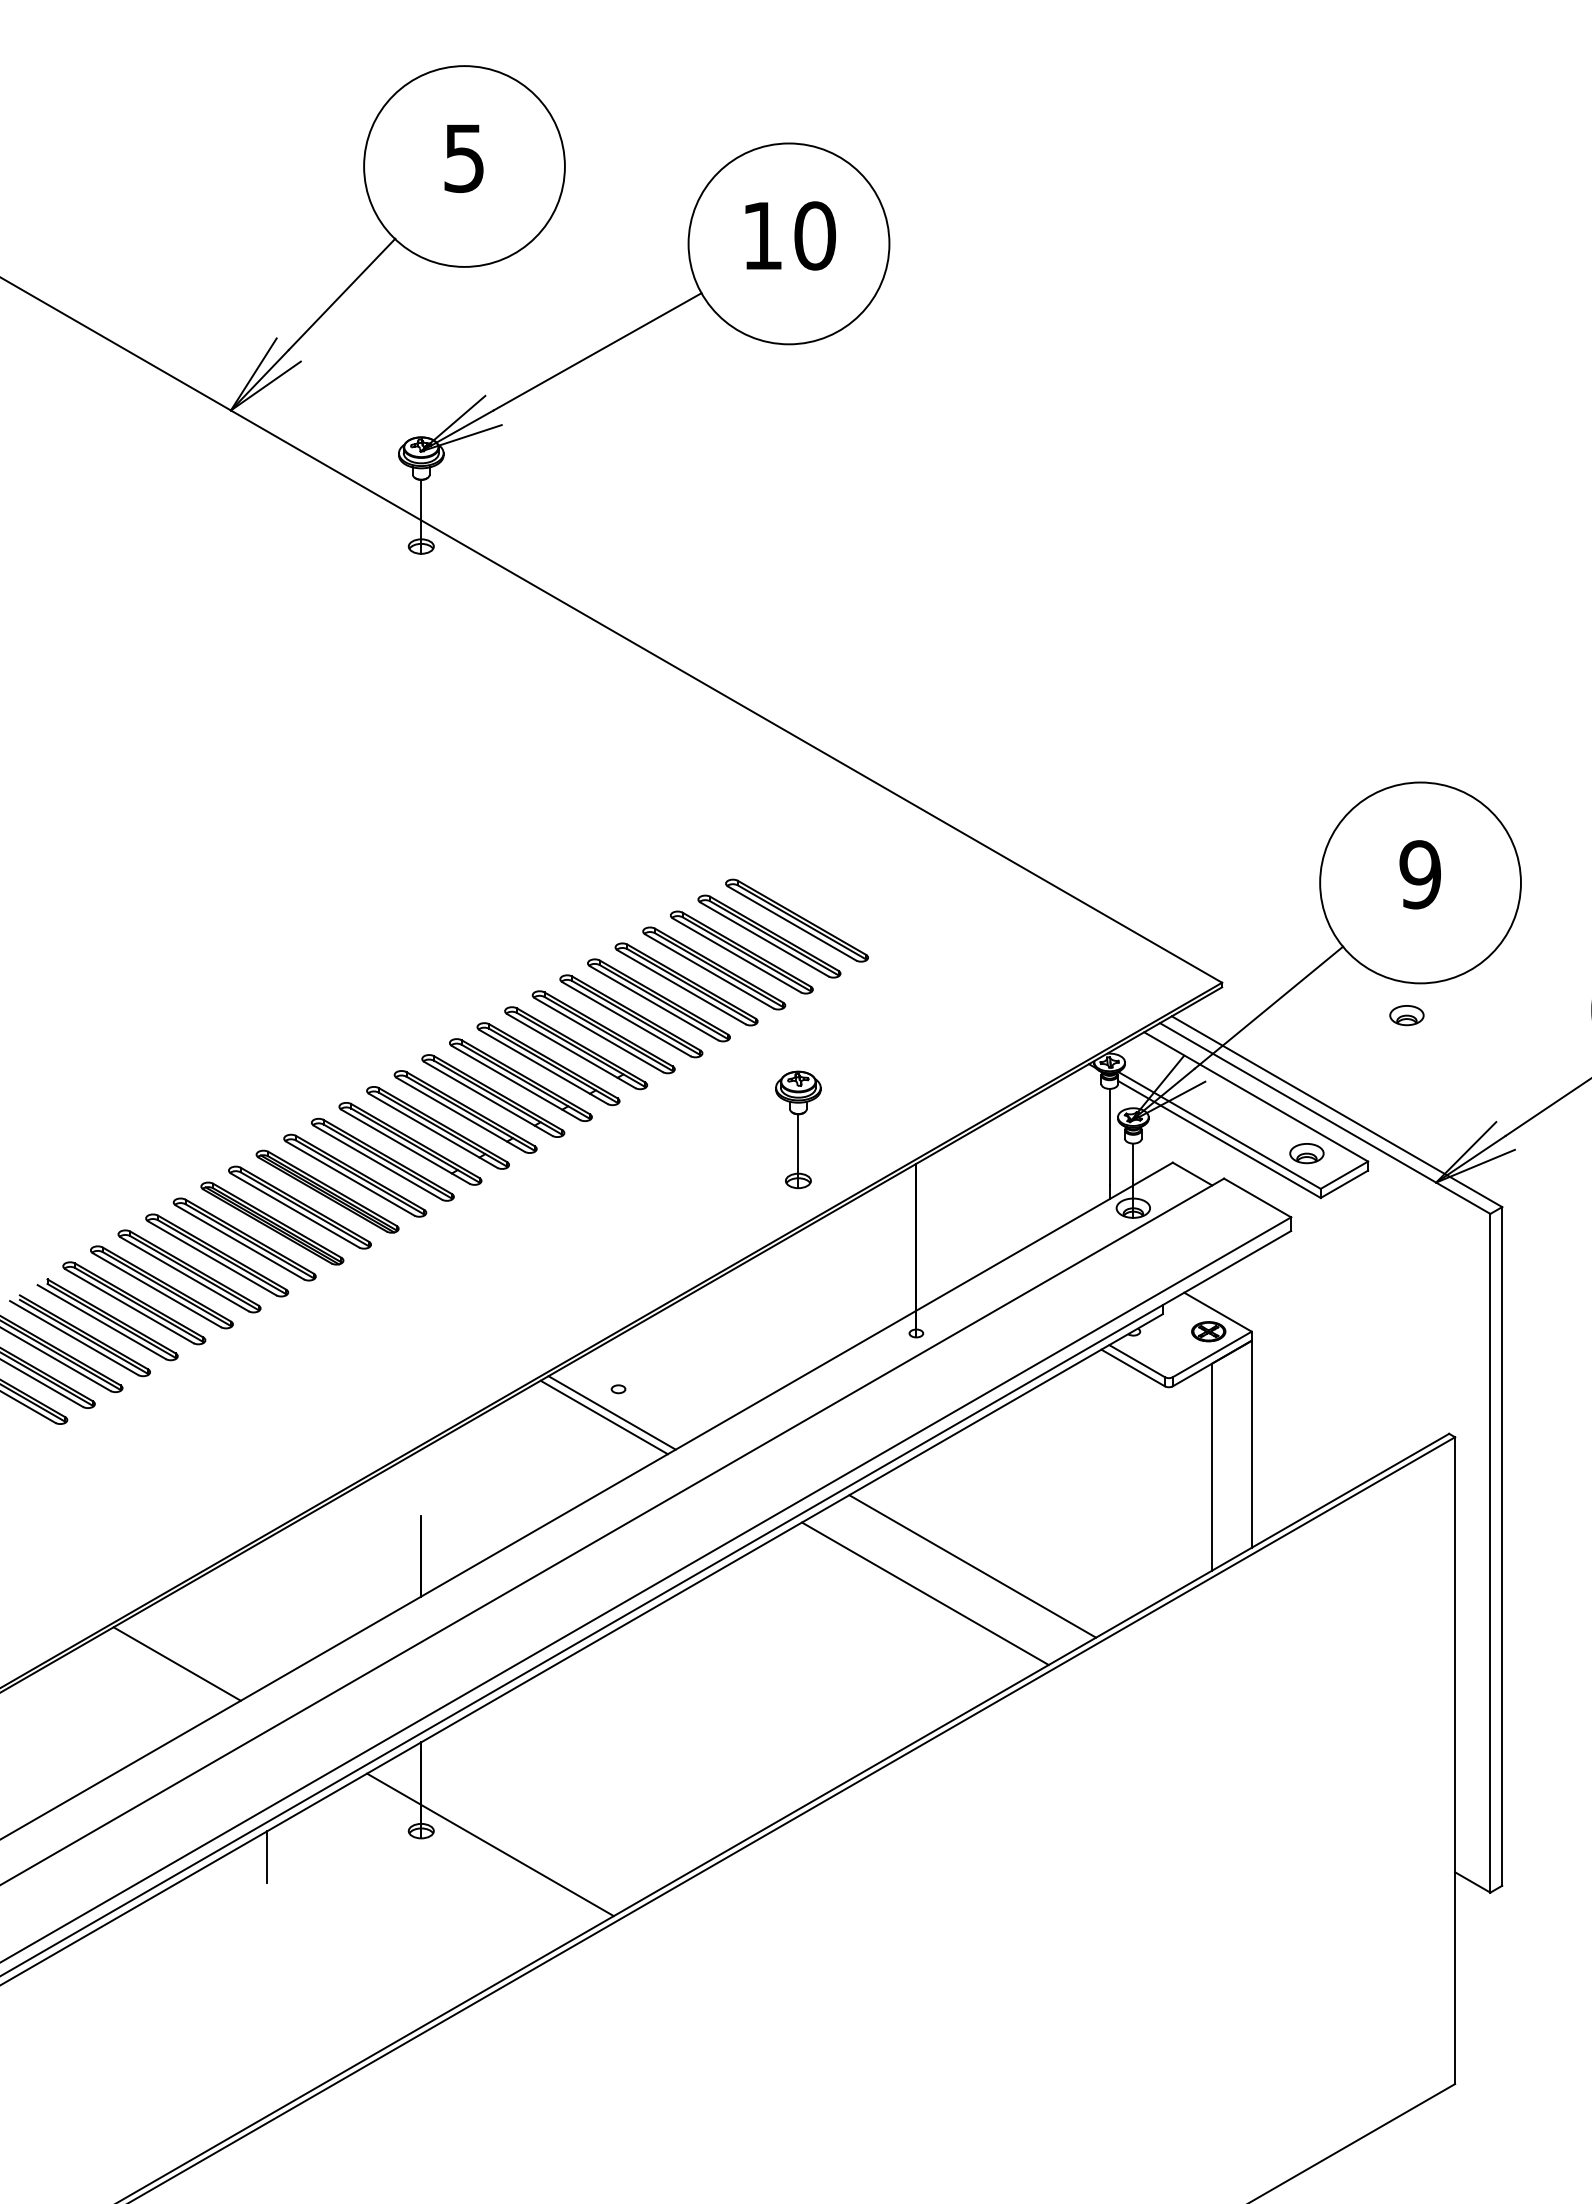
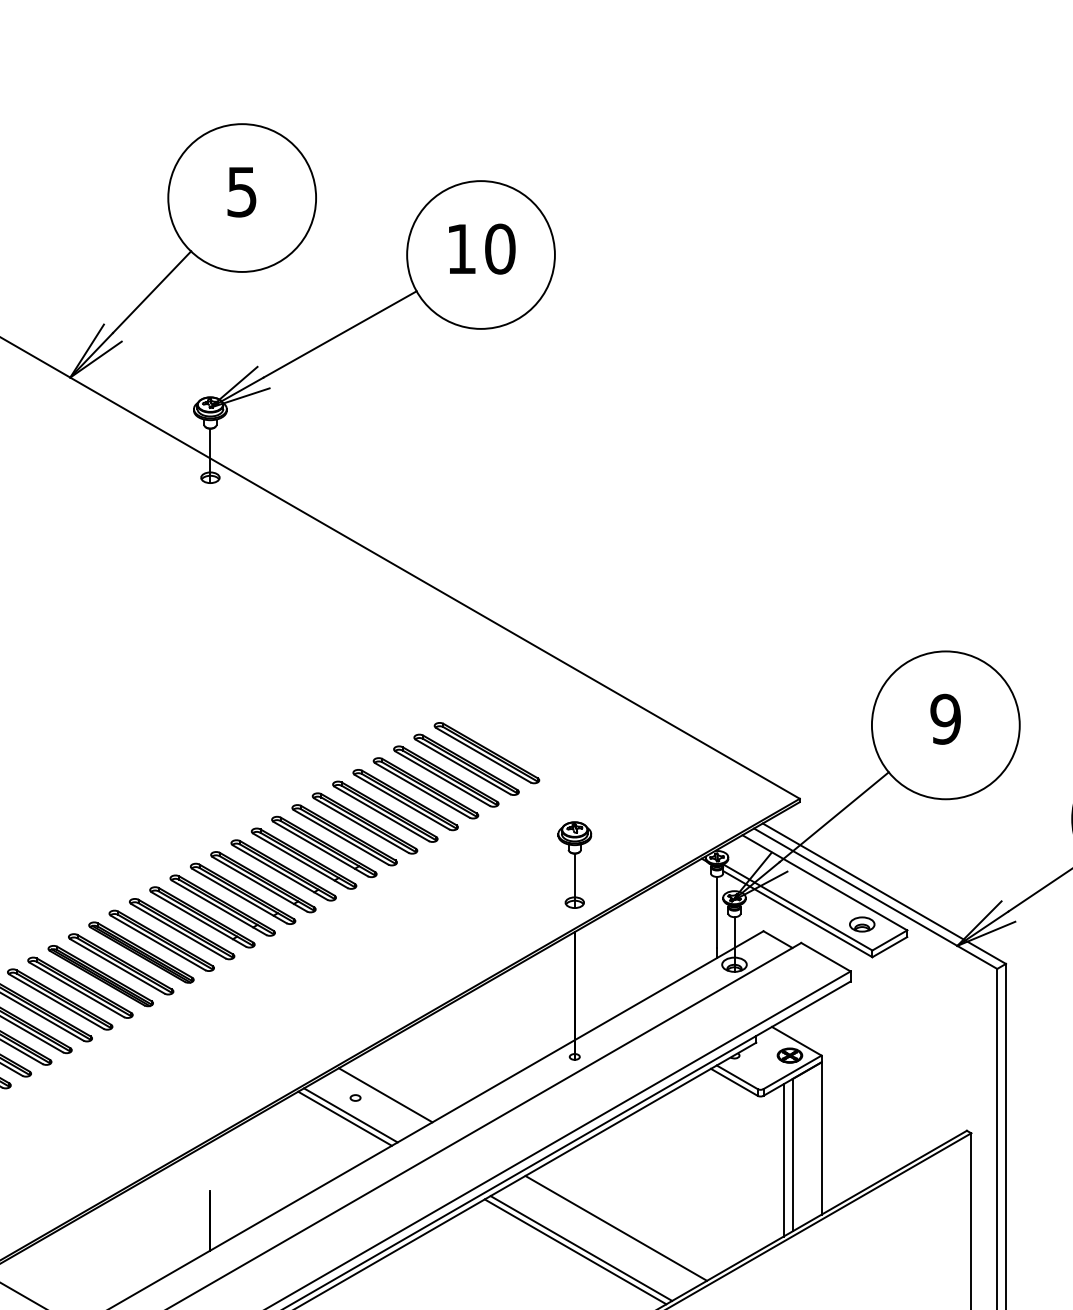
part: (1406, 1015) -> (935, 822), removed
part: (798, 1129) -> (574, 864), moved
line: (659, 1385) -> (385, 1095), added
line: (1200, 1473) -> (783, 1159), added
line: (917, 1598) -> (575, 1251), added

